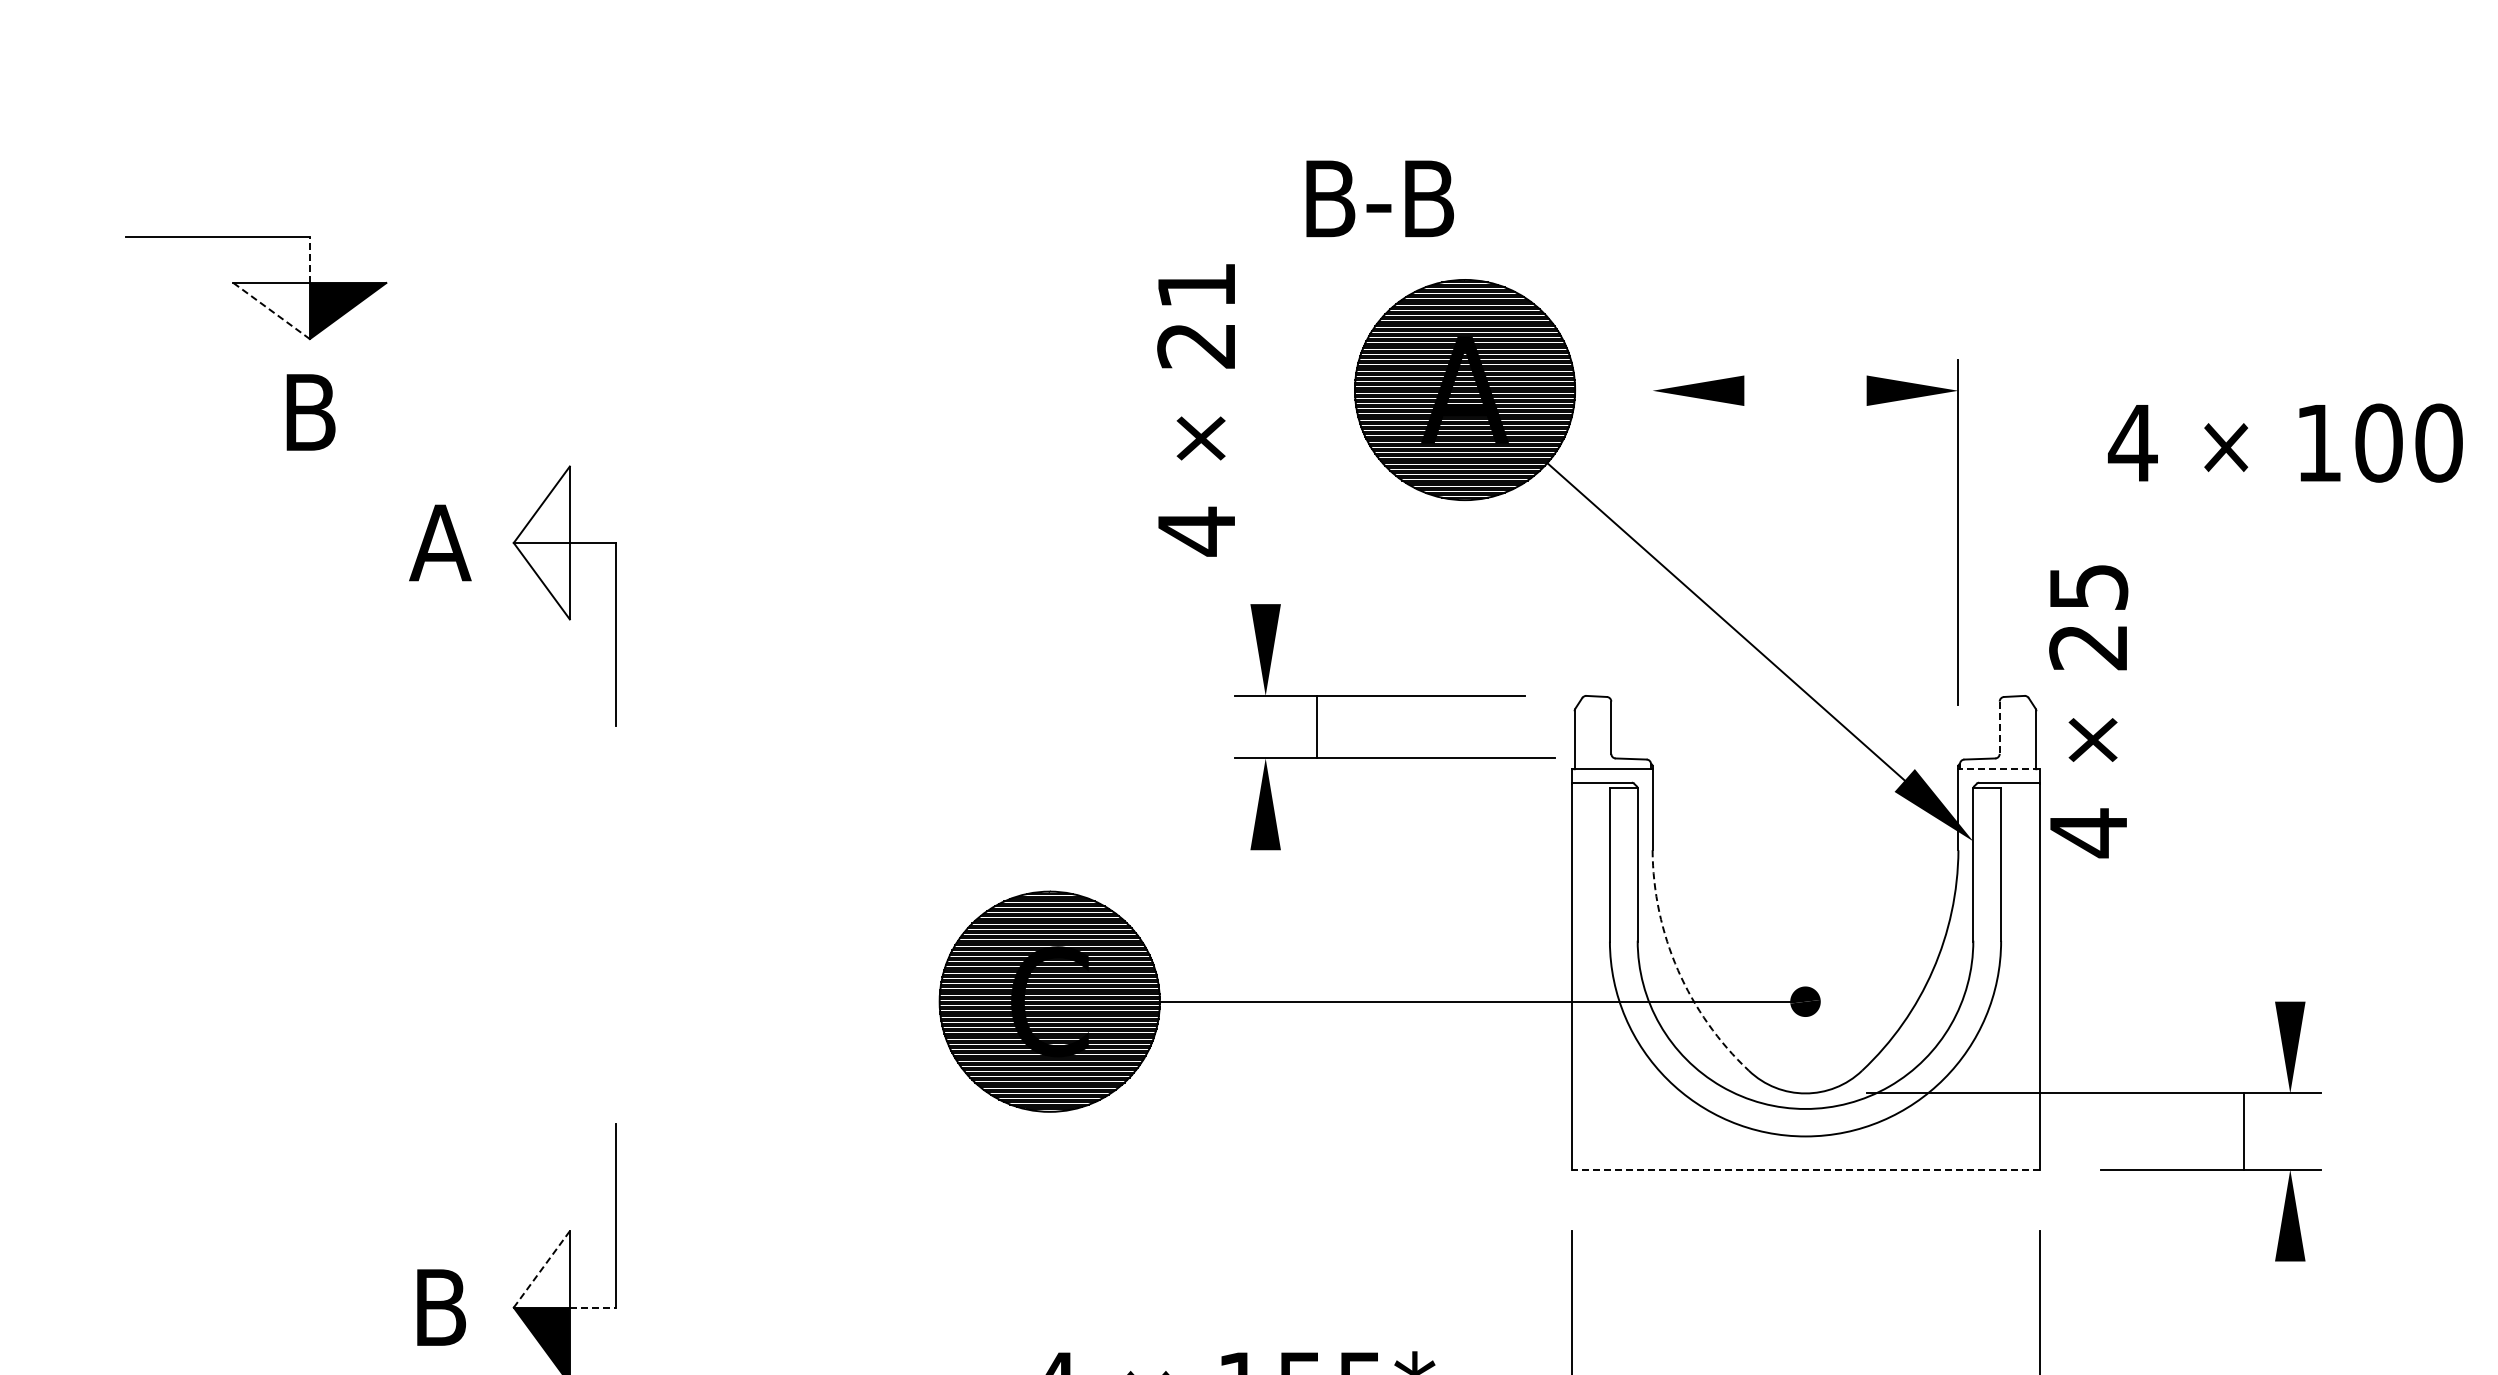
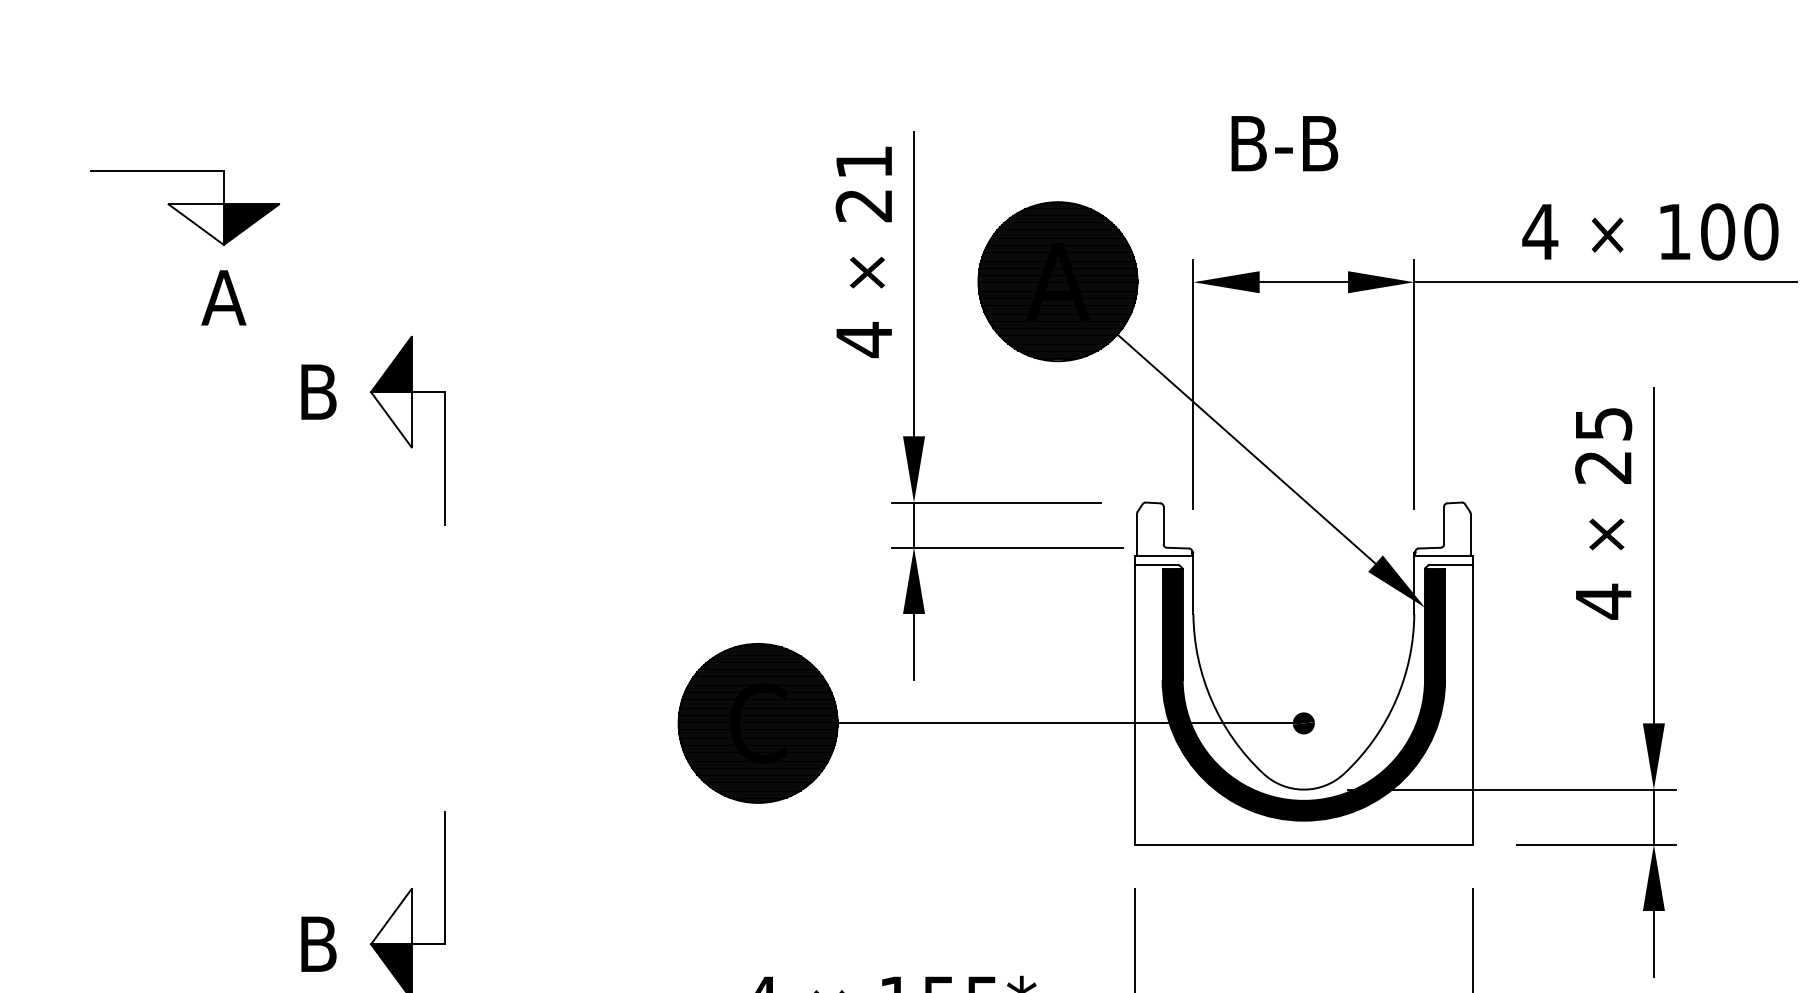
text: (1379, 198) -> (1284, 143), moved
line: (309, 260) -> (223, 188), dashed -> solid
line: (272, 311) -> (196, 224), dashed -> solid
line: (1805, 390) -> (1303, 282), added
line: (2223, 390) -> (1605, 282), added
line: (1265, 393) -> (913, 284), added
text: (1195, 410) -> (863, 252), moved
text: (309, 412) -> (223, 297), B -> A
text: (2285, 442) -> (1650, 231), moved
fill: (541, 504) -> (391, 364), added
line: (1652, 532) -> (1193, 384), added
text: (440, 542) -> (318, 391), A -> B
text: (2088, 711) -> (1603, 513), moved
line: (1316, 726) -> (913, 524), moved
line: (1999, 728) -> (1443, 526), dashed -> solid
line: (1998, 769) -> (1443, 555), dashed -> solid
line: (2290, 769) -> (1654, 555), added
line: (1265, 895) -> (913, 646), added
fill: (1805, 961) -> (1303, 694), added
arc: (1678, 970) -> (1212, 700), dashed -> solid
line: (2244, 1131) -> (1654, 817), moved
line: (1805, 1169) -> (1303, 844), dashed -> solid
line: (541, 1269) -> (391, 916), dashed -> solid
line: (592, 1307) -> (427, 944), dashed -> solid
line: (2290, 1307) -> (1654, 944), added

